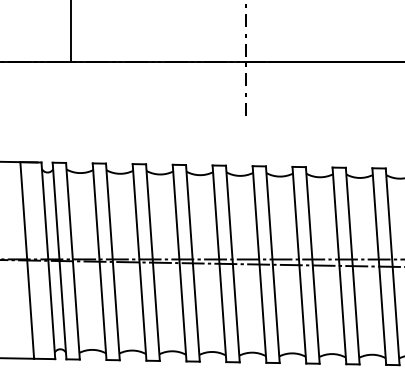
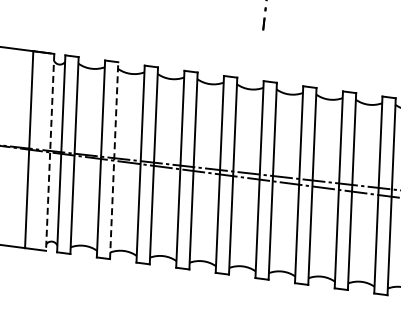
line: (48, 260) -> (50, 152), solid -> dashed
line: (112, 261) -> (113, 160), solid -> dashed

